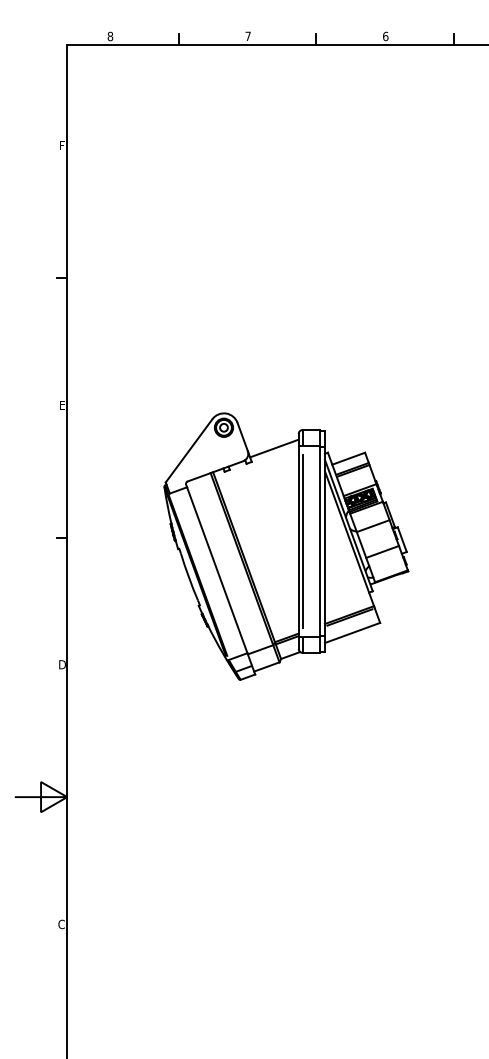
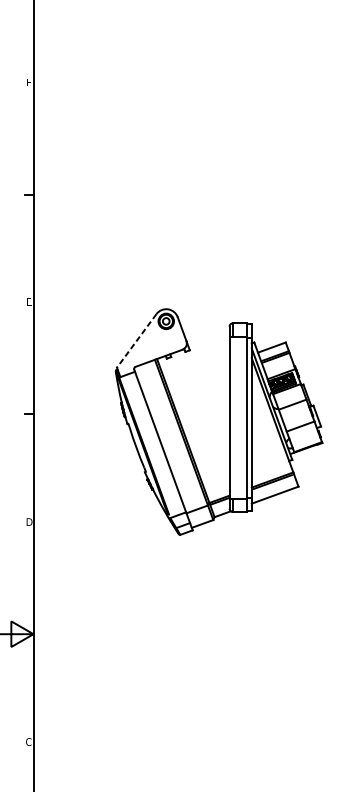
line: (274, 448) -> (209, 338), removed
line: (188, 451) -> (136, 341), solid -> dashed
line: (302, 541) -> (232, 417), removed

